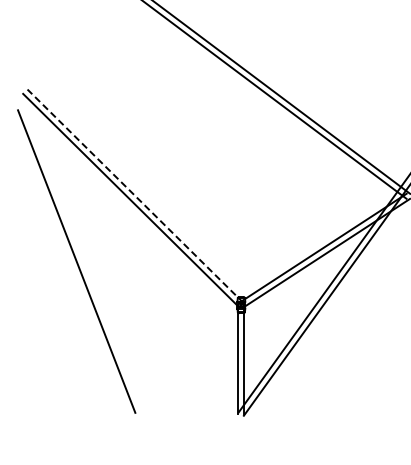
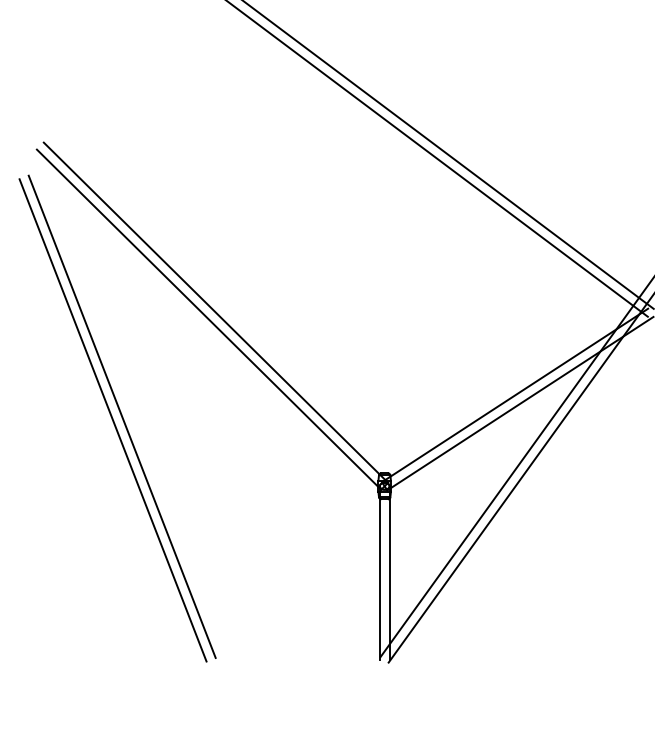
line: (135, 196) -> (215, 313), dashed -> solid
line: (70, 263) -> (112, 419), added

